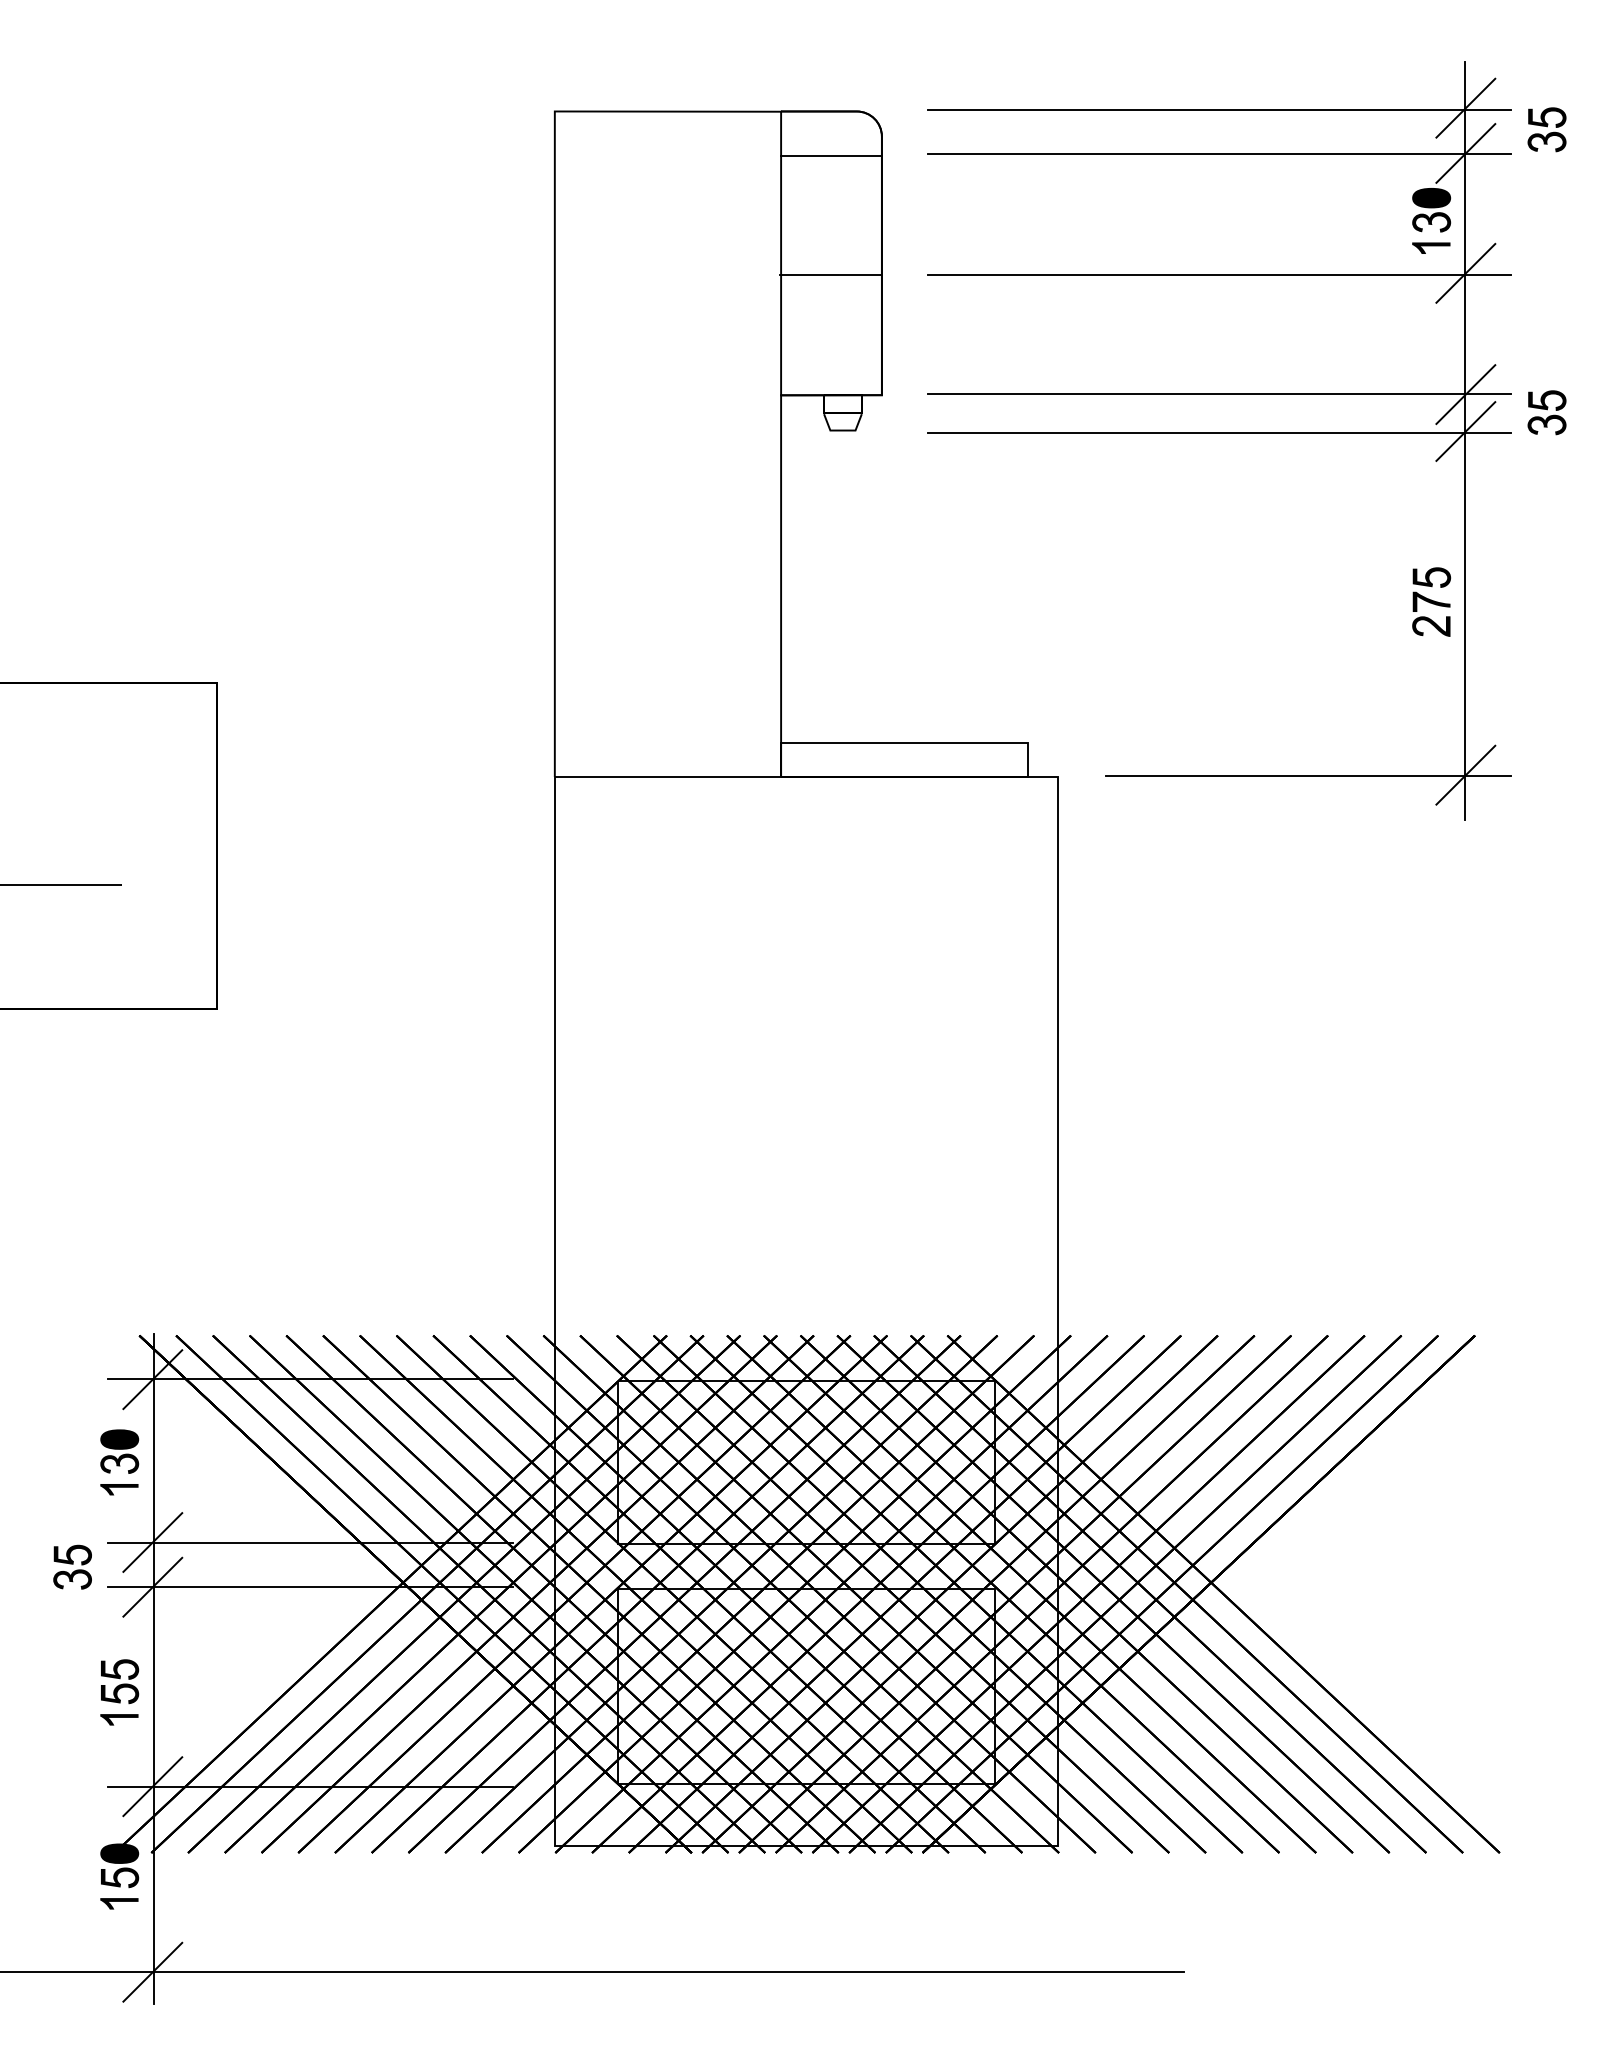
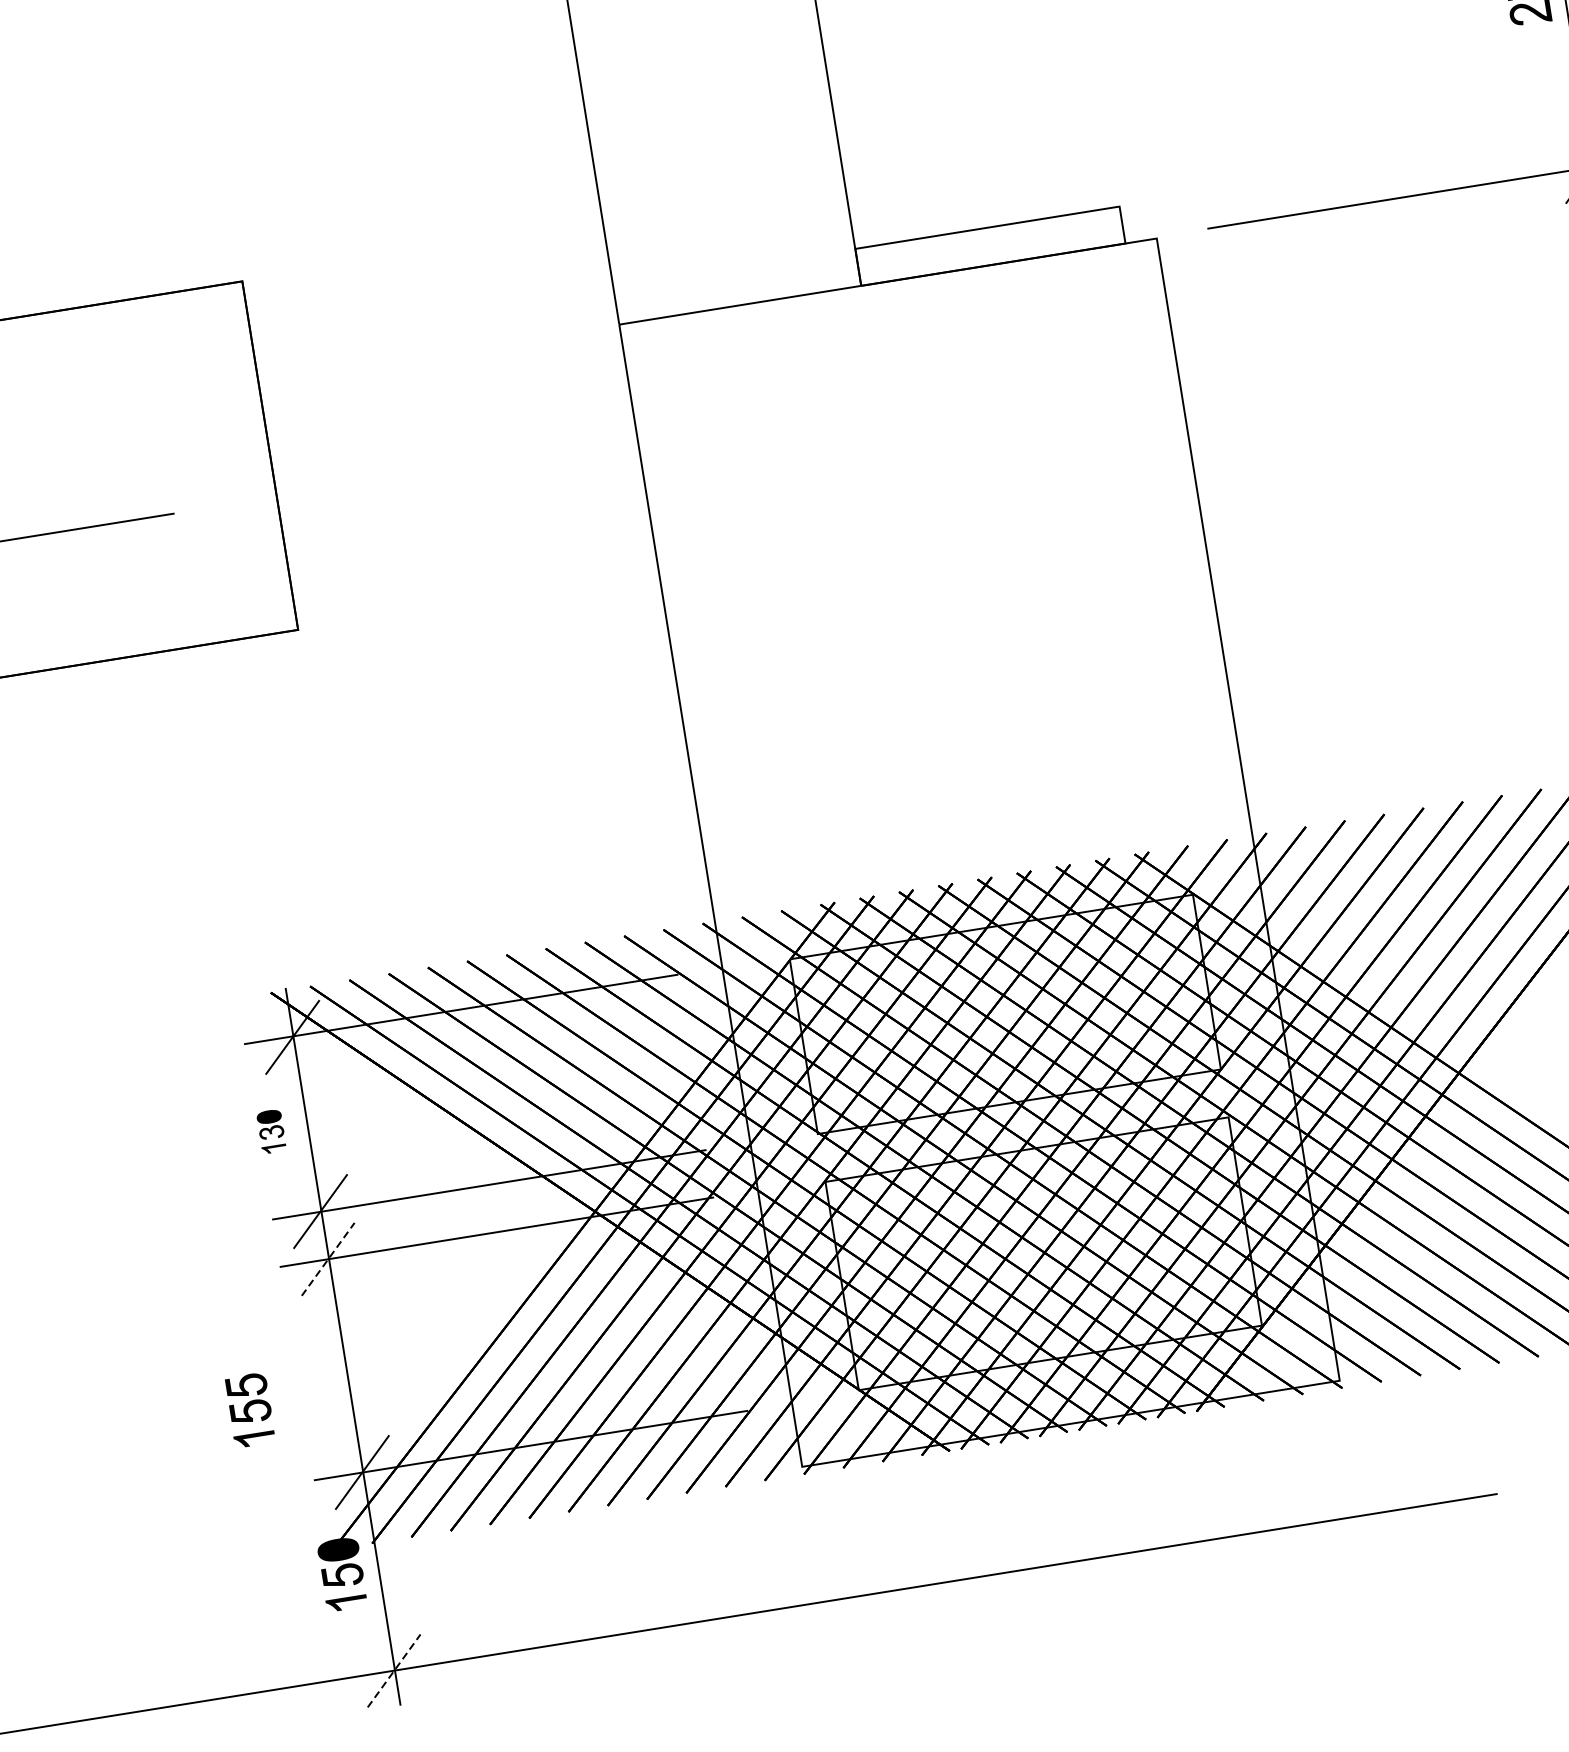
part: (119, 1462) -> (271, 1131), size x0.6
part: (72, 1566) -> (238, 1250), removed
line: (152, 1587) -> (327, 1259), solid -> dashed
part: (119, 1692) -> (250, 1410), moved
line: (152, 1972) -> (393, 1671), solid -> dashed

